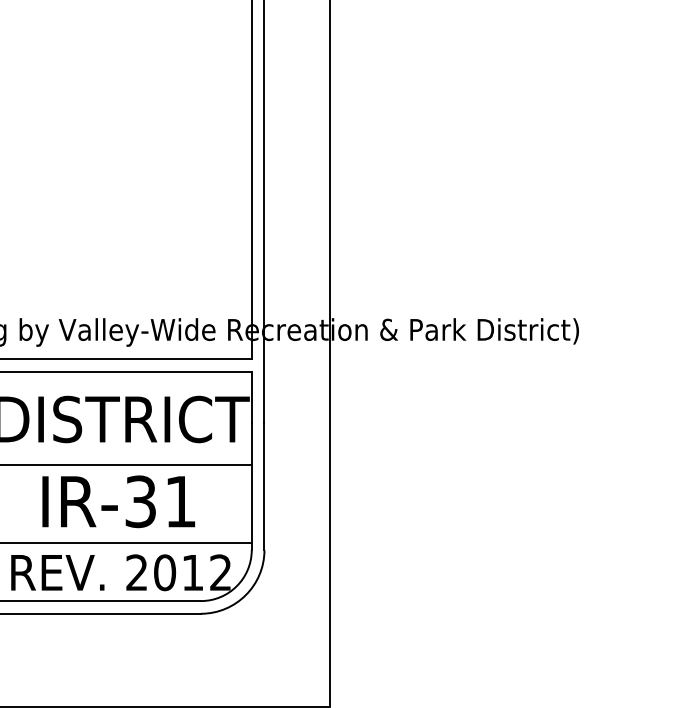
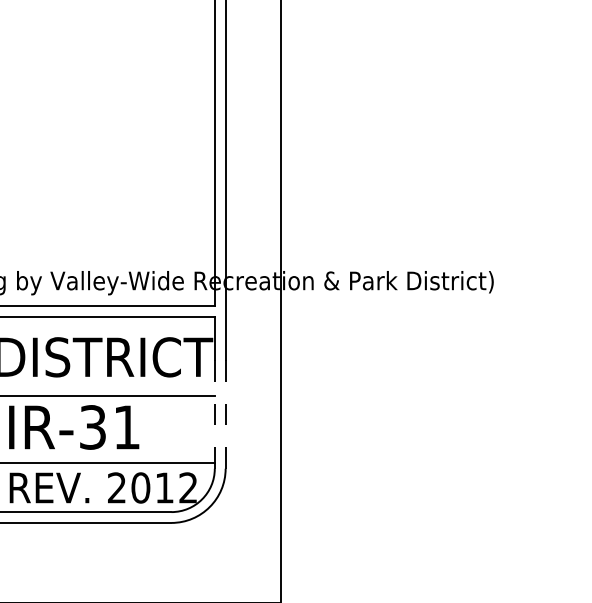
line: (251, 486) -> (214, 414), solid -> dashed
line: (264, 486) -> (225, 414), solid -> dashed
text: (118, 501) -> (73, 427), moved

